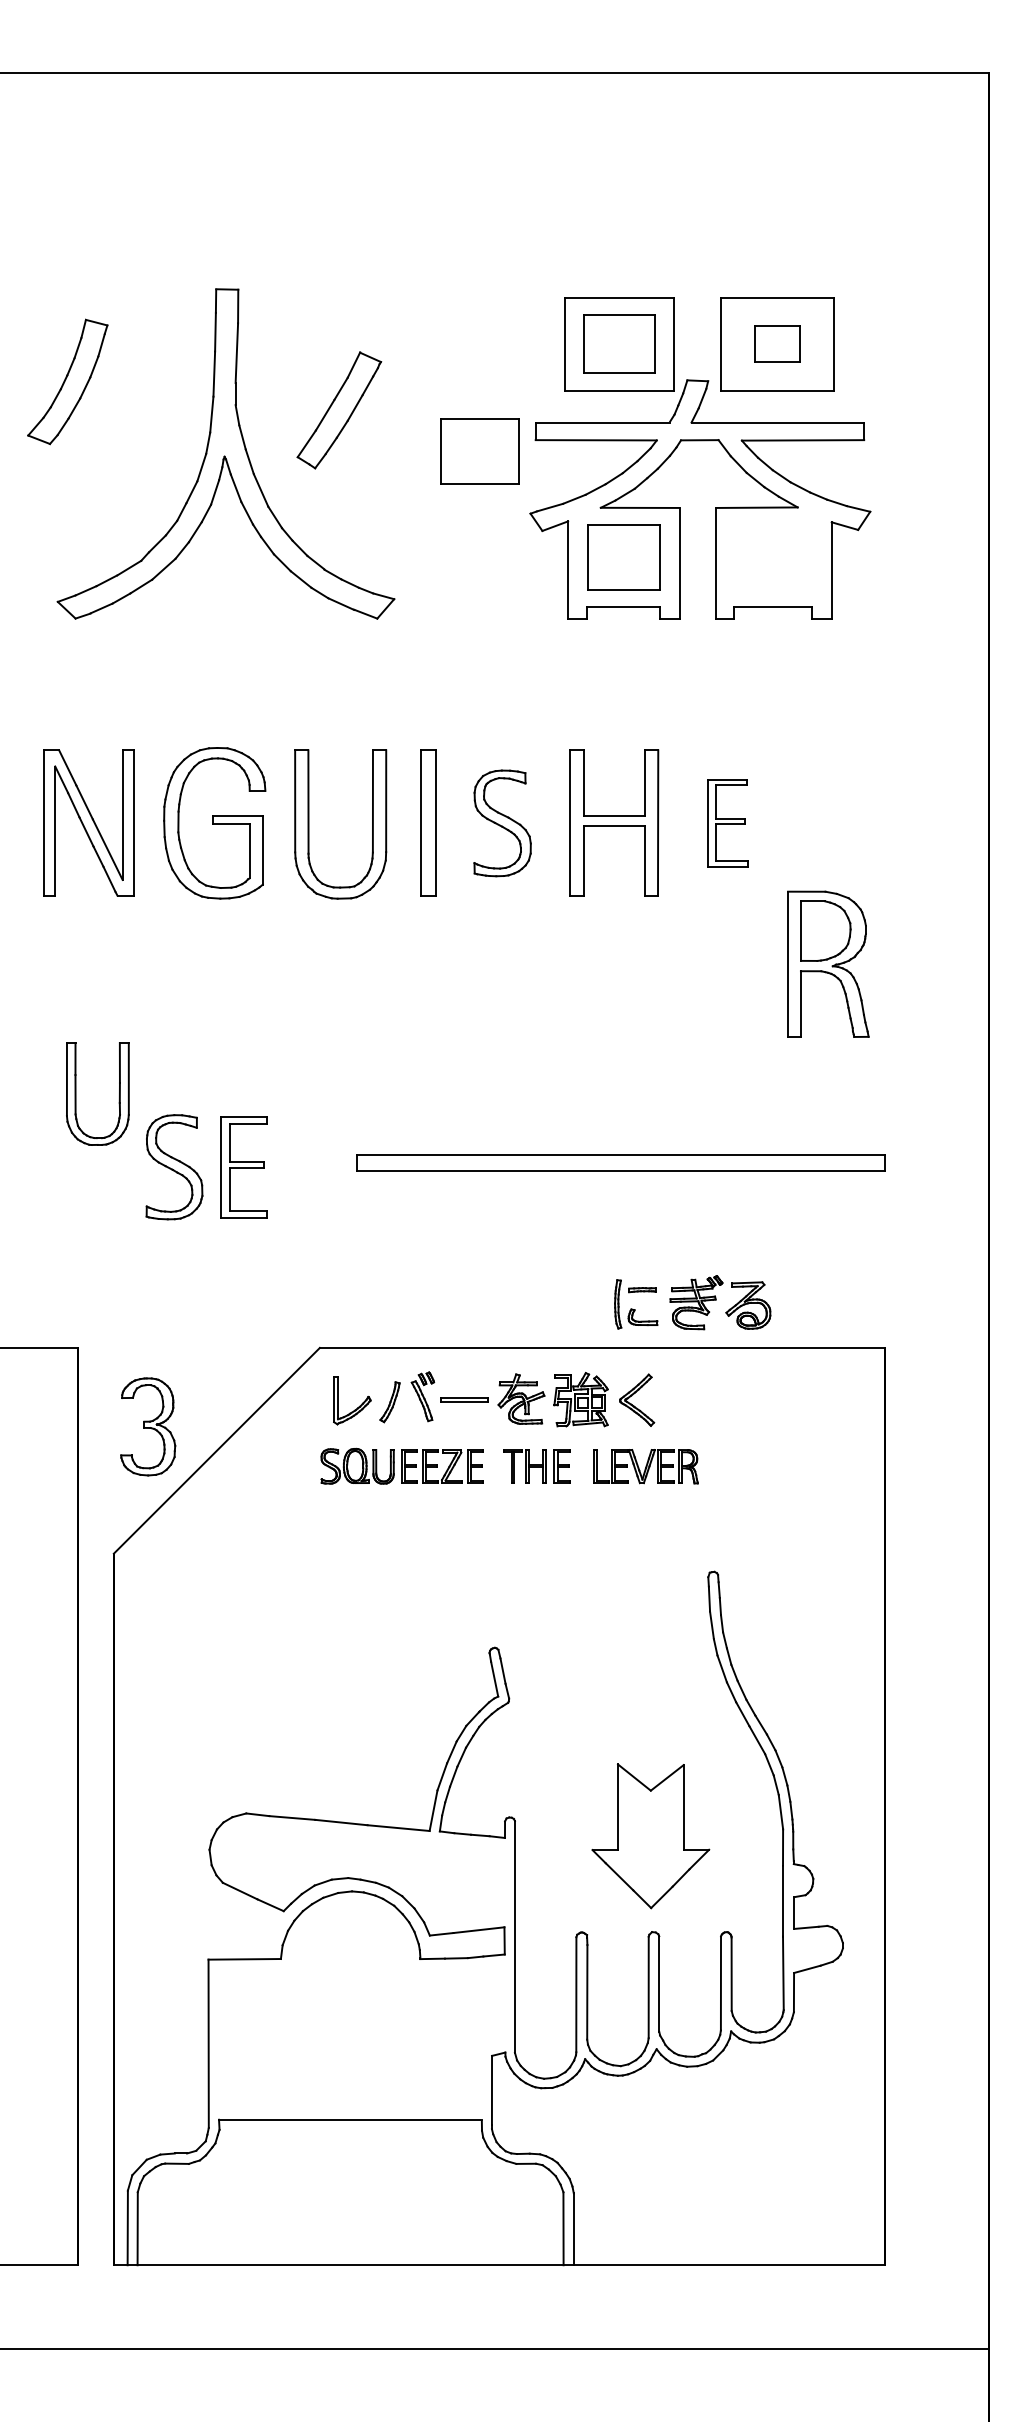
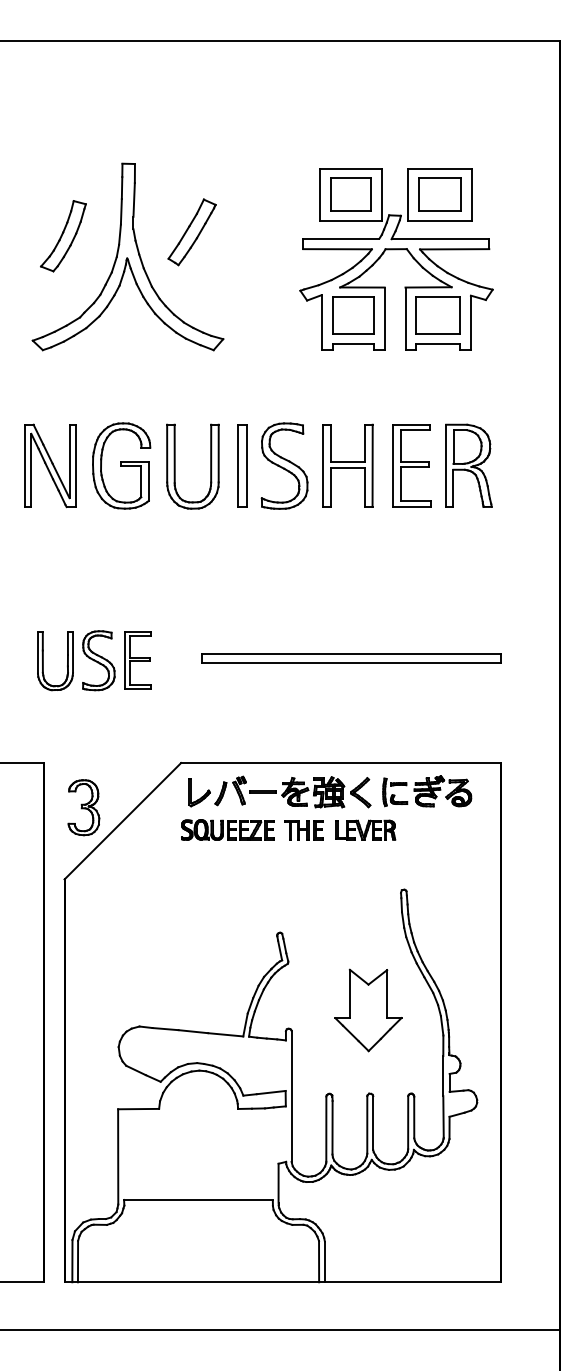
part: (776, 343) -> (439, 194), size x1.67
part: (67, 382) -> (63, 236), moved
part: (479, 451) -> (437, 315), moved
part: (502, 822) -> (284, 465), size x1.43
part: (726, 822) -> (411, 465), size x1.67
part: (827, 963) -> (468, 465), moved
part: (76, 1094) -> (43, 661), moved
part: (693, 1302) -> (427, 791), moved
part: (650, 1836) -> (368, 1010), moved

